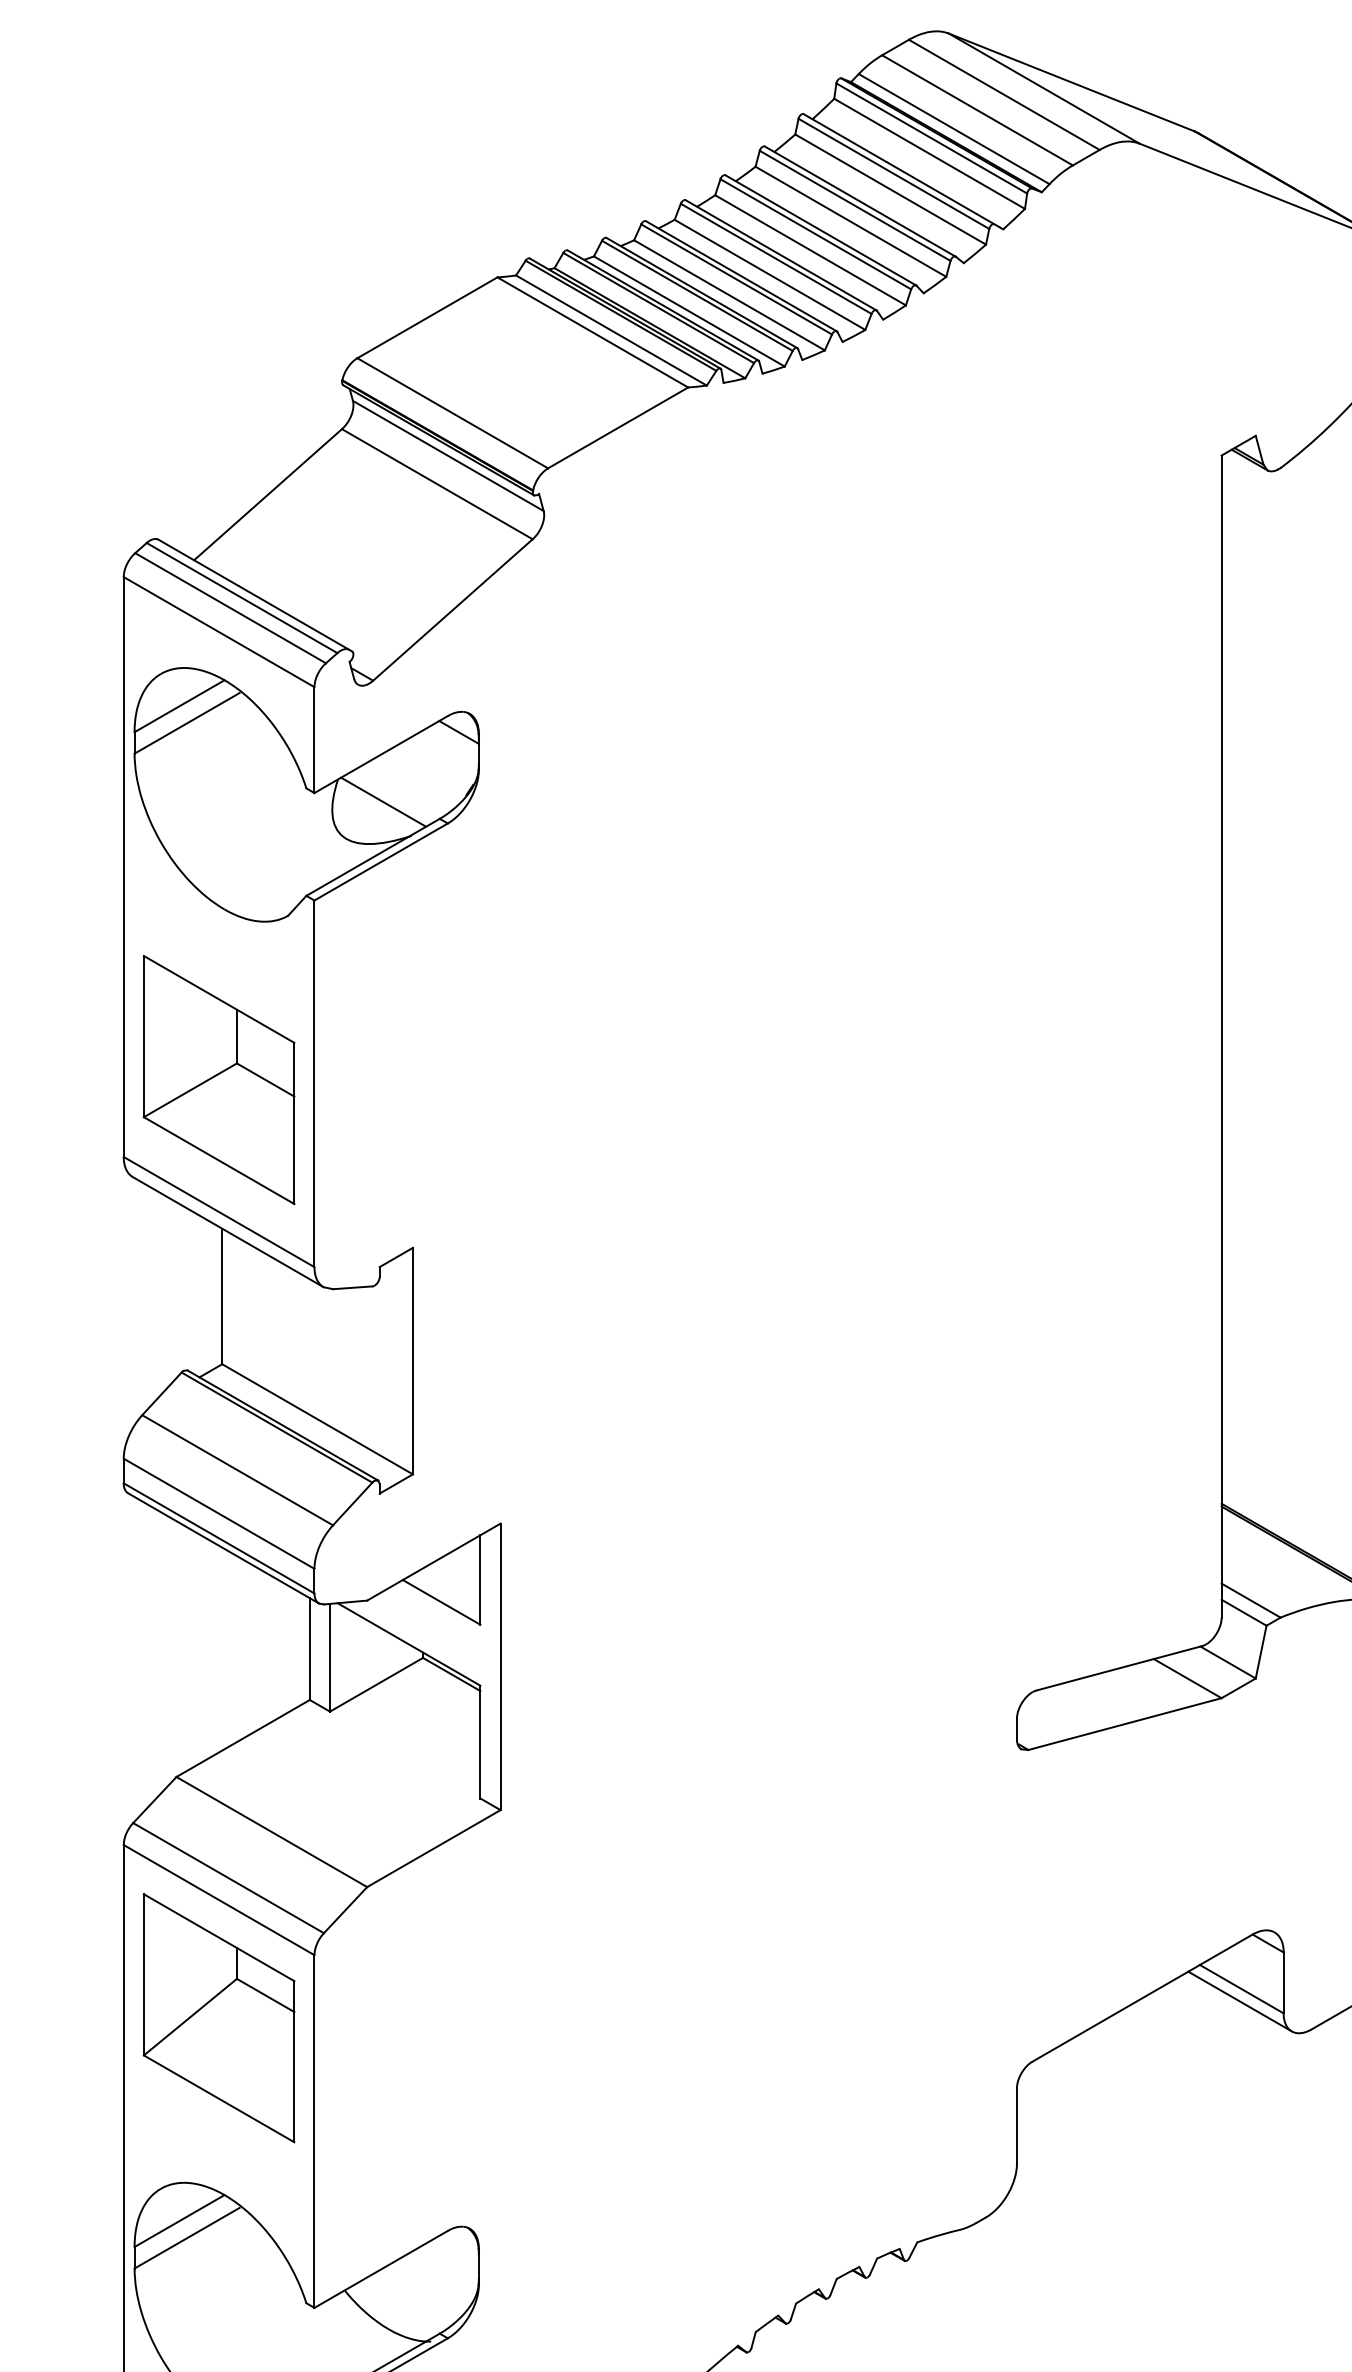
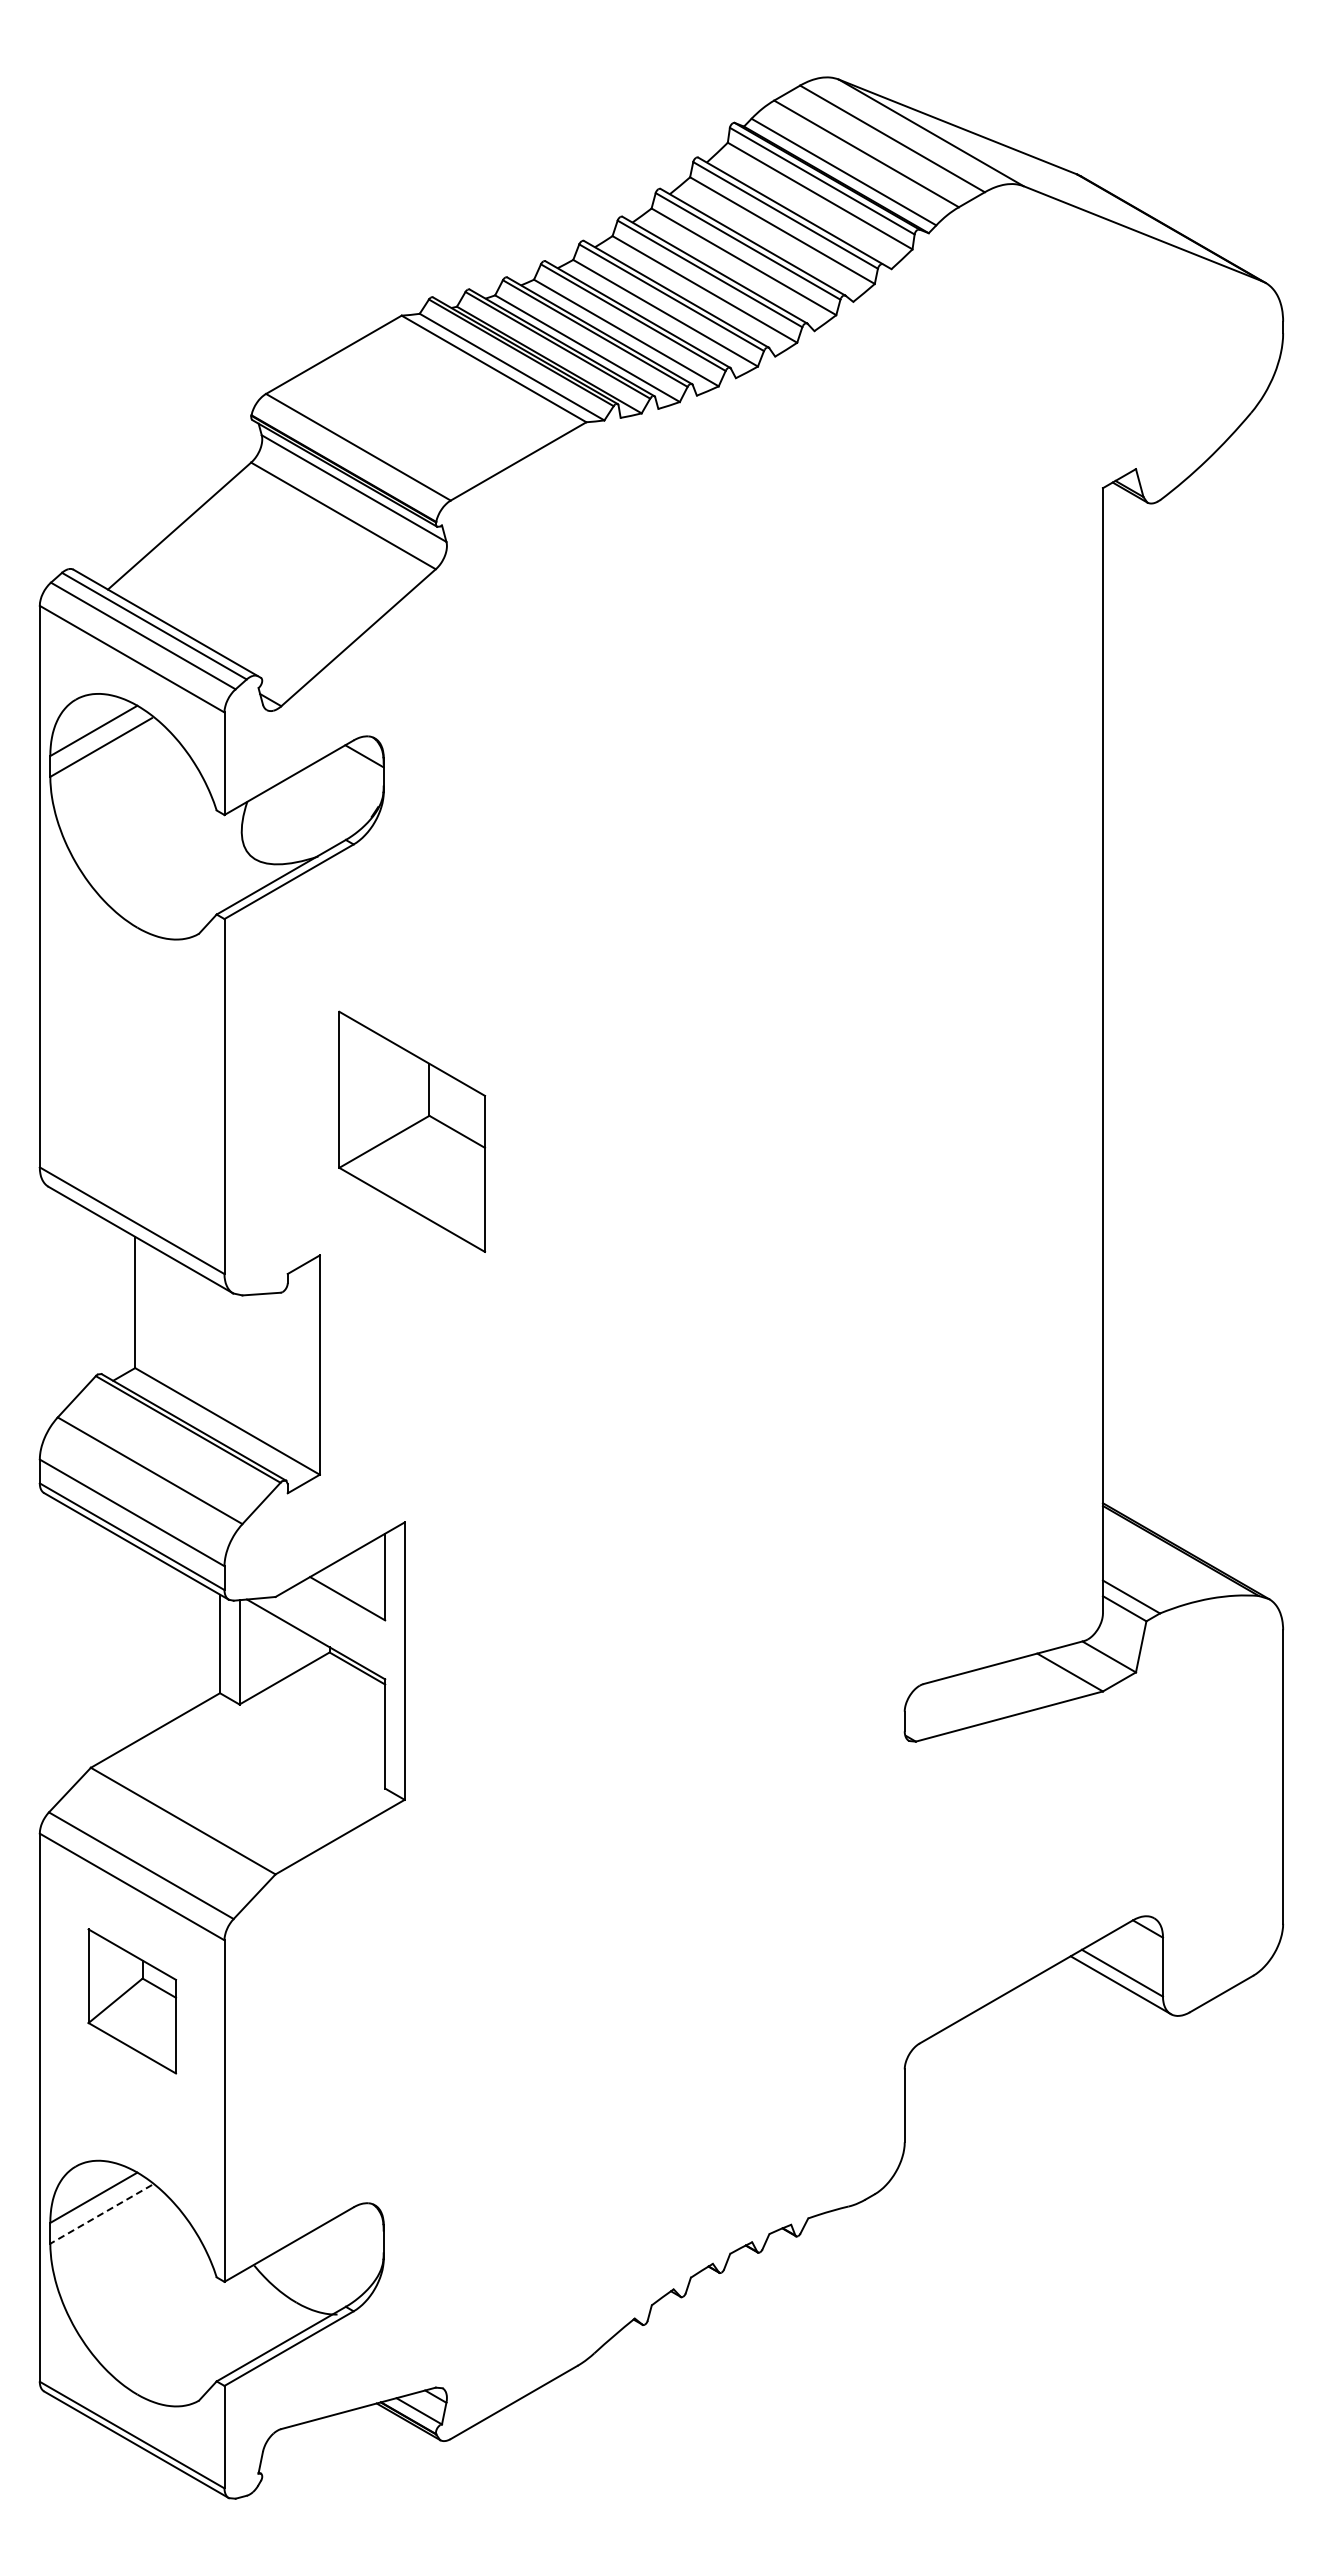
line: (383, 801) -> (291, 823), removed
part: (219, 1079) -> (412, 1131), moved
part: (219, 2018) -> (132, 2001), size x0.6
line: (187, 2238) -> (101, 2214), solid -> dashed

